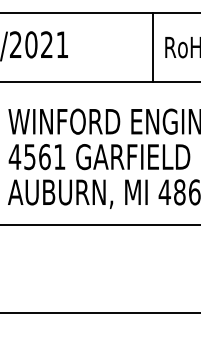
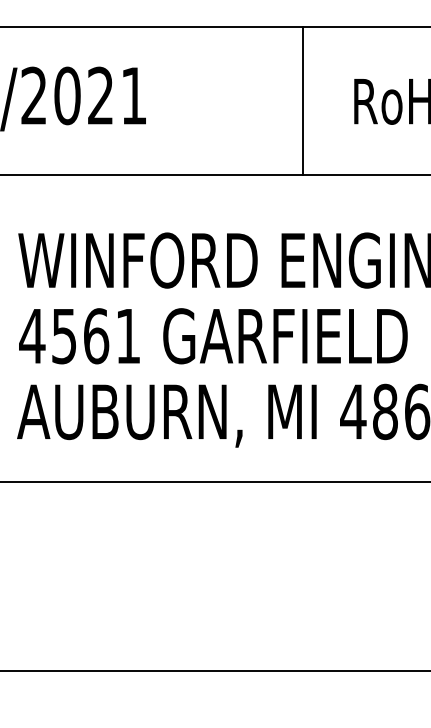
line: (153, 46) -> (303, 99), moved

